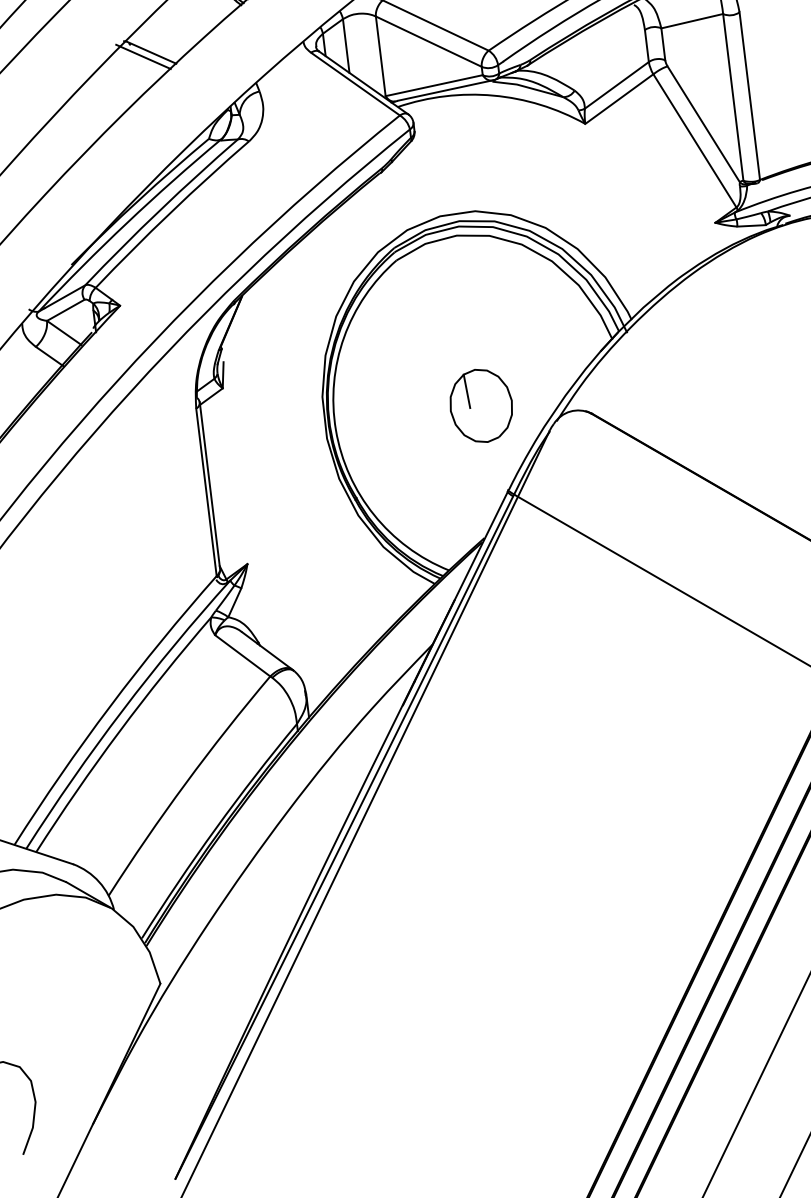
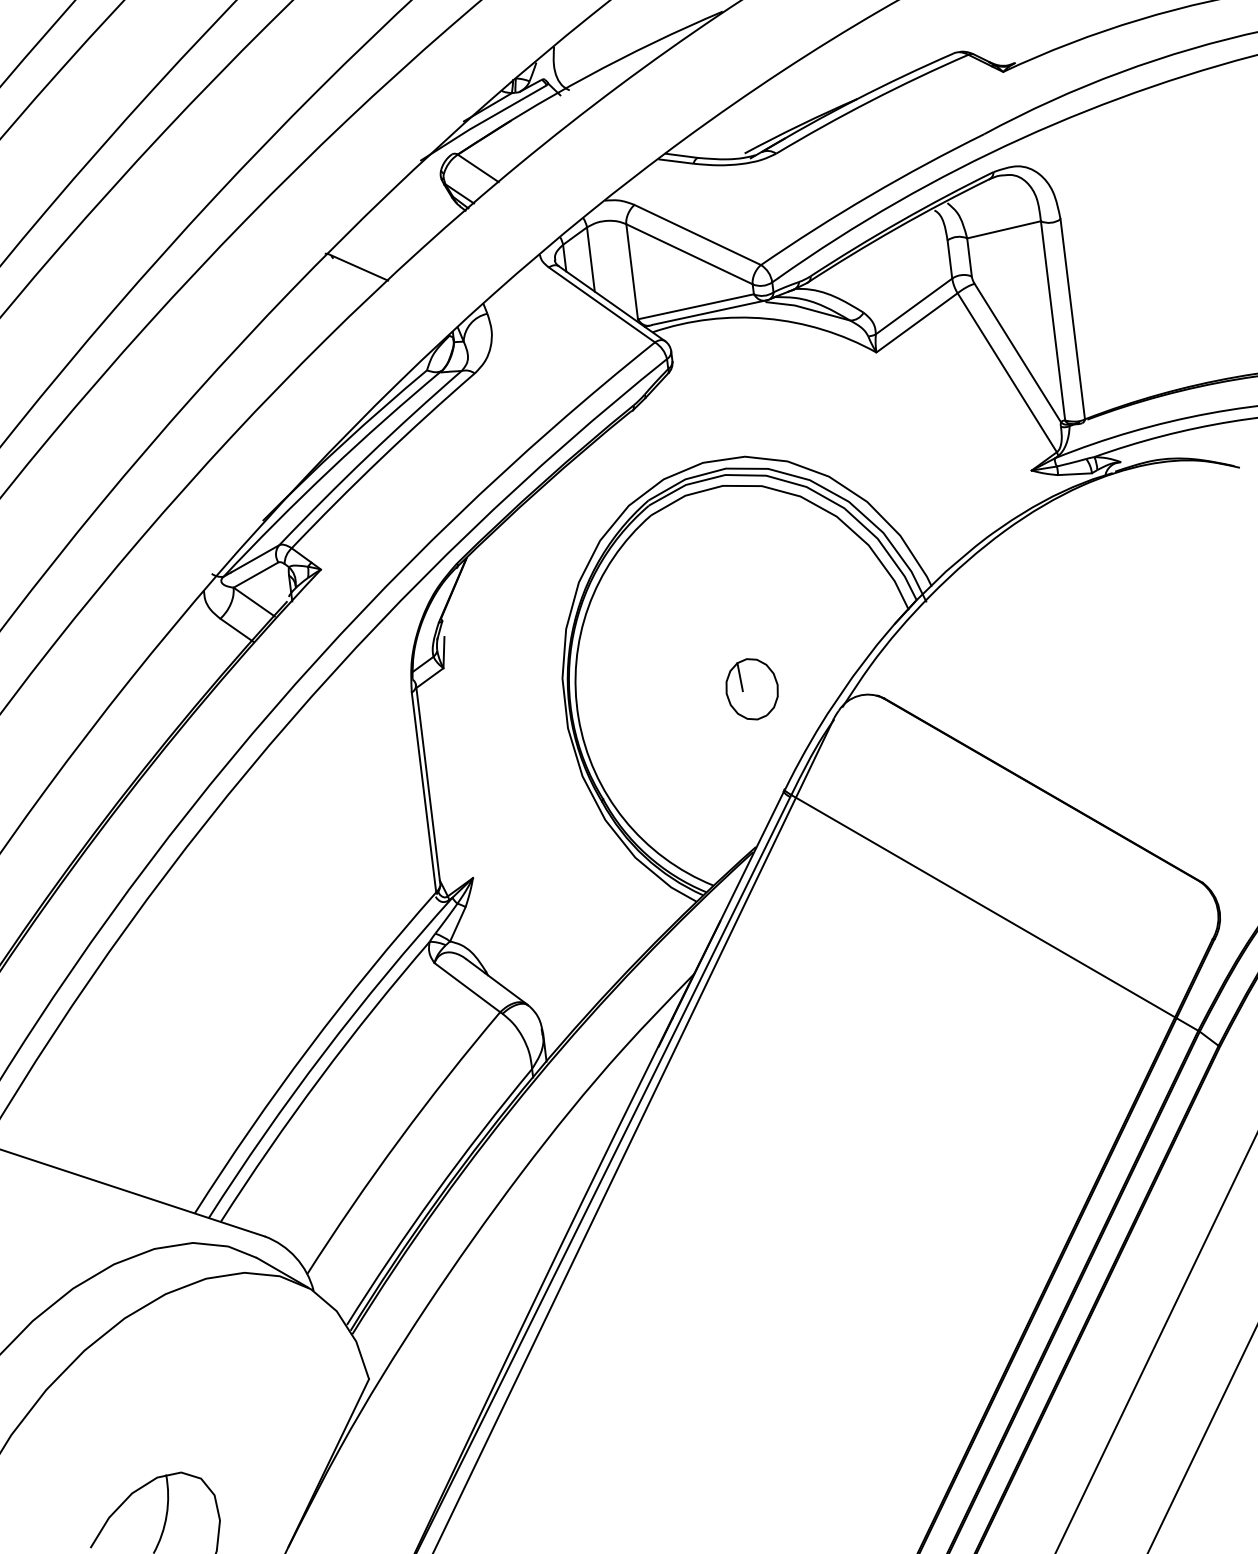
line: (143, 56) -> (348, 272), removed
part: (480, 406) -> (751, 689), size x0.7

